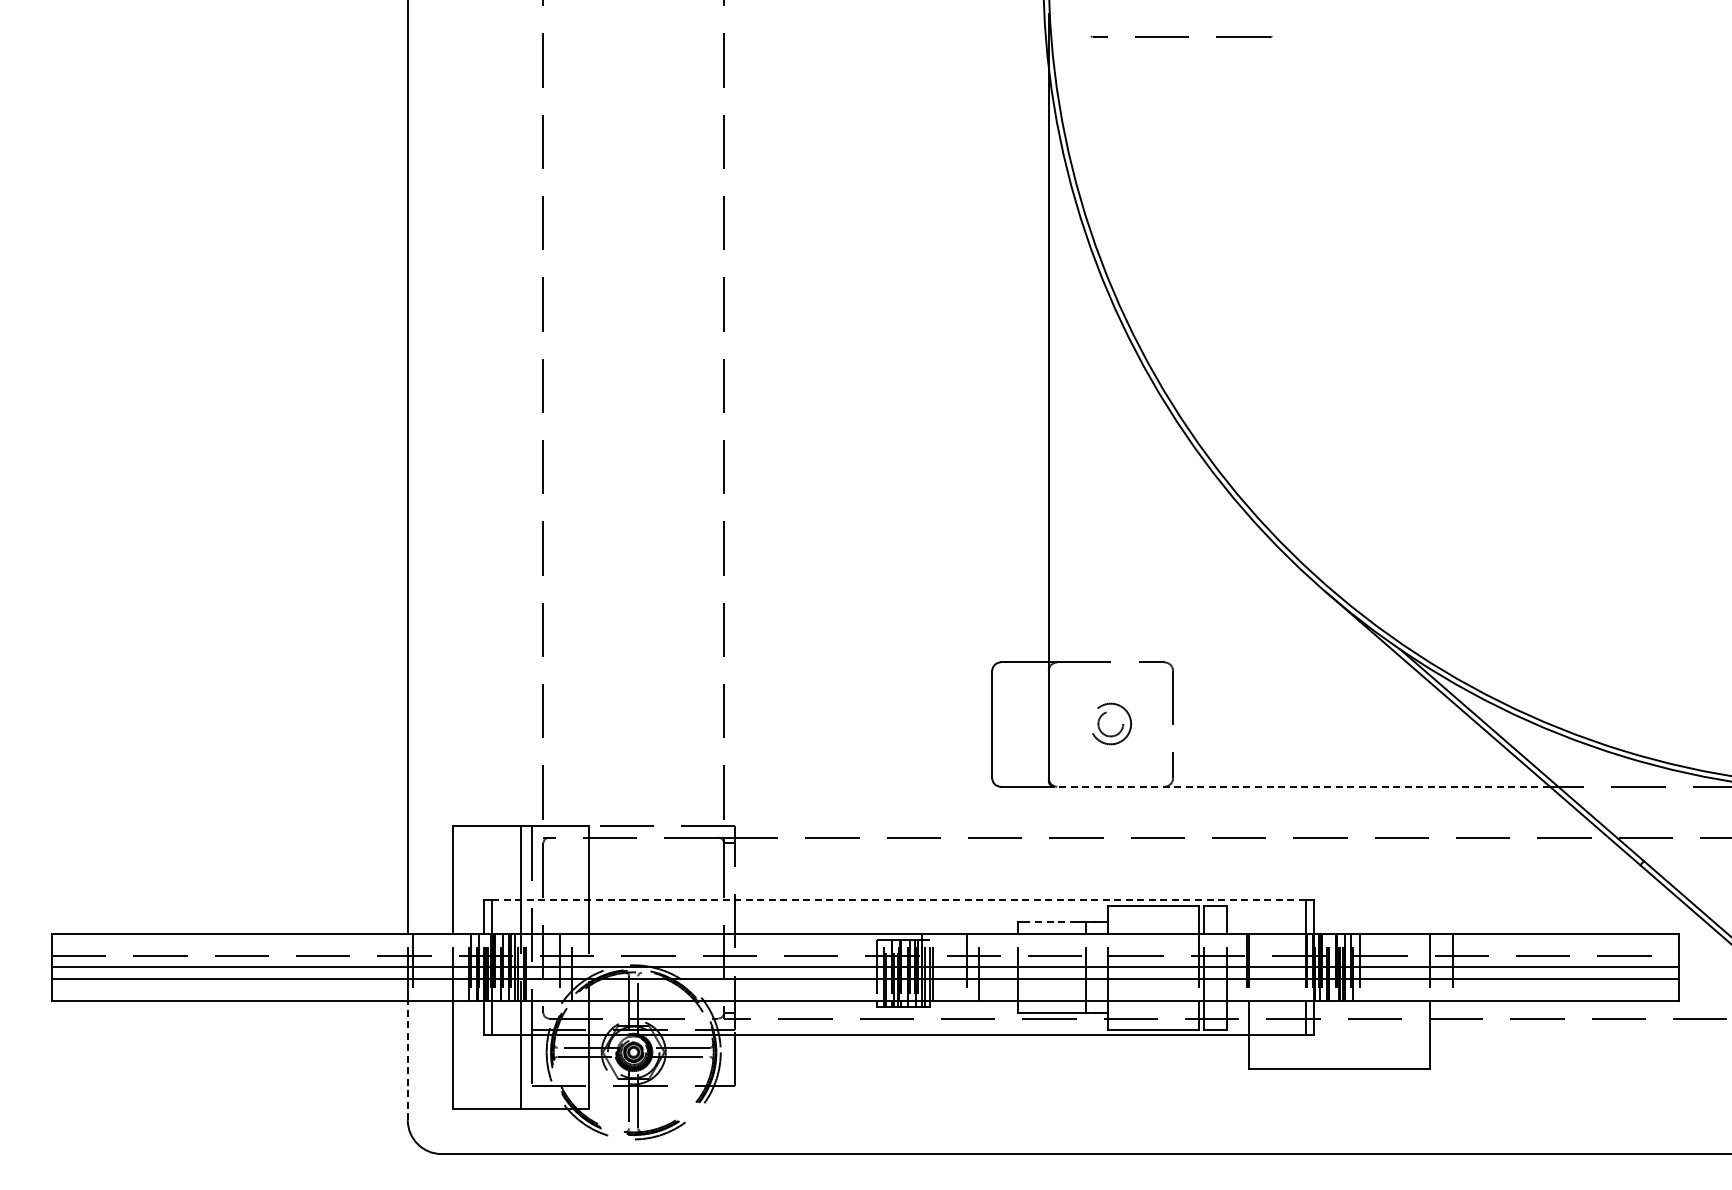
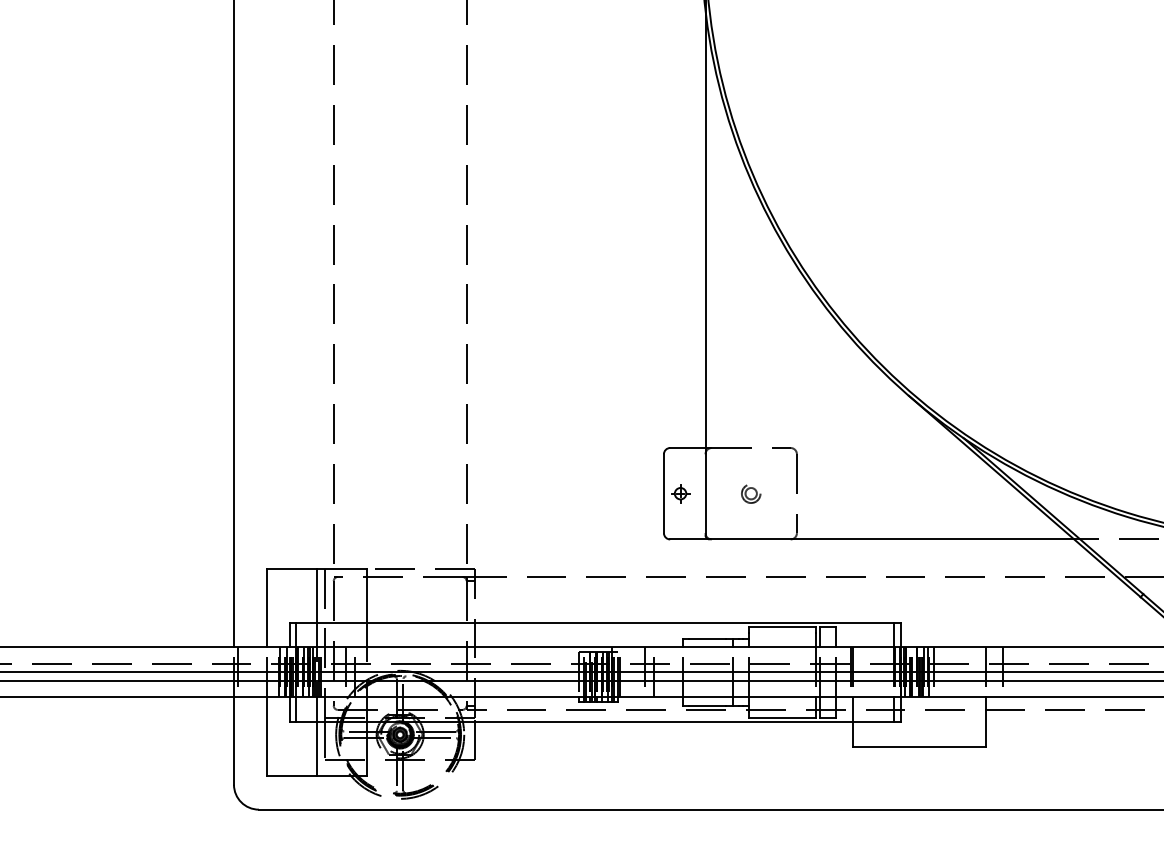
part: (1014, 724) -> (680, 493), added
part: (1110, 725) -> (750, 494), size x0.62
line: (1302, 786) -> (892, 539), dashed -> solid
line: (898, 899) -> (594, 622), dashed -> solid
line: (1051, 922) -> (707, 639), dashed -> solid
line: (407, 1060) -> (233, 740), dashed -> solid

